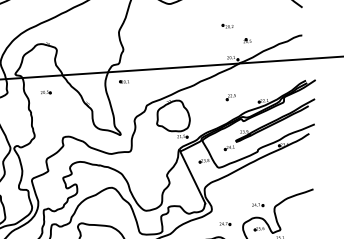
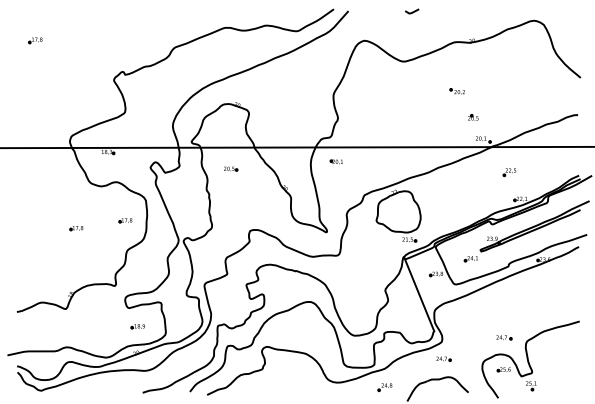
part: (227, 26) -> (456, 91), moved
part: (247, 40) -> (473, 117), moved
part: (230, 97) -> (509, 172), moved
part: (224, 223) -> (443, 358), moved

